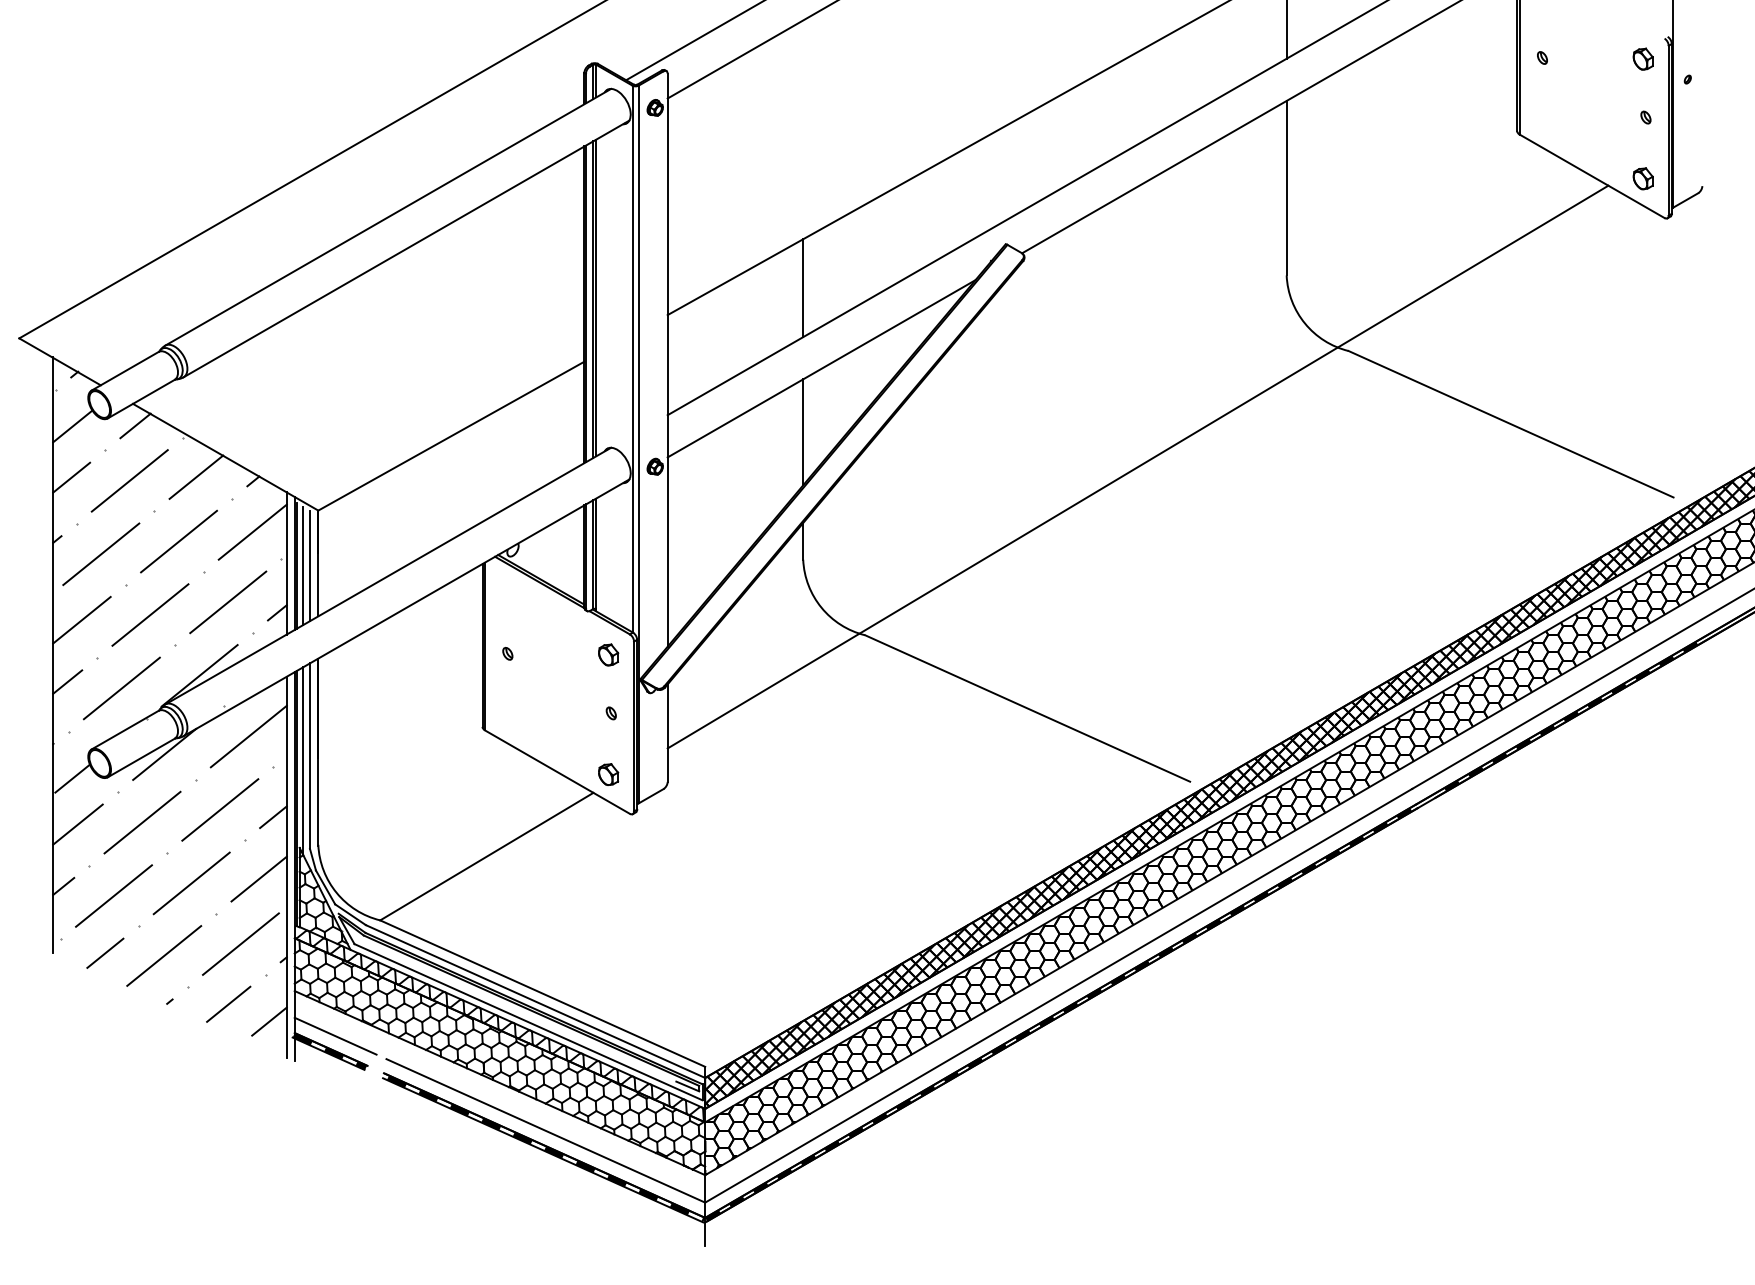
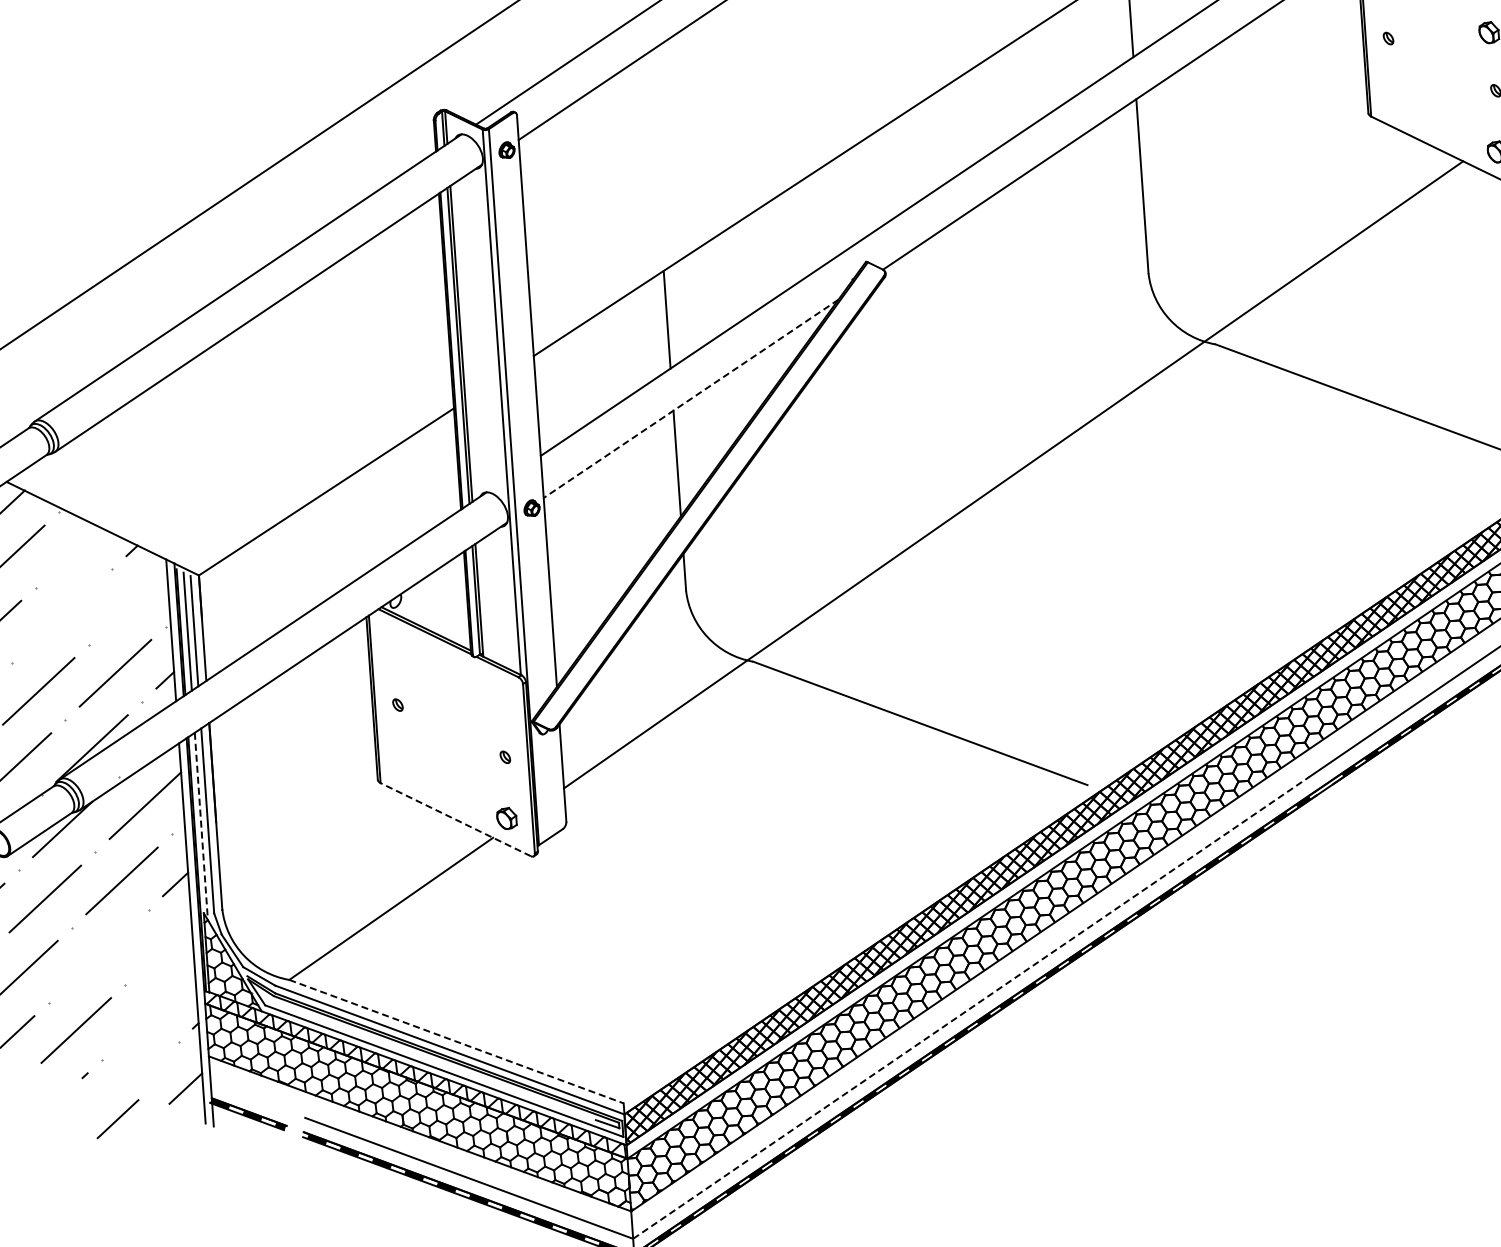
line: (821, 368) -> (690, 398), solid -> dashed
line: (196, 476) -> (75, 549), removed
line: (252, 531) -> (134, 600), removed
line: (179, 541) -> (62, 615), removed
part: (608, 654) -> (498, 698), removed
line: (303, 761) -> (201, 826), solid -> dashed
line: (557, 772) -> (455, 820), solid -> dashed
line: (258, 878) -> (164, 946), removed
line: (191, 883) -> (98, 956), removed
line: (240, 943) -> (151, 1012), removed
line: (543, 993) -> (457, 1041), solid -> dashed
line: (1058, 995) -> (971, 1007), solid -> dashed
line: (228, 1003) -> (117, 1118), moved
line: (335, 1035) -> (252, 1097), removed

